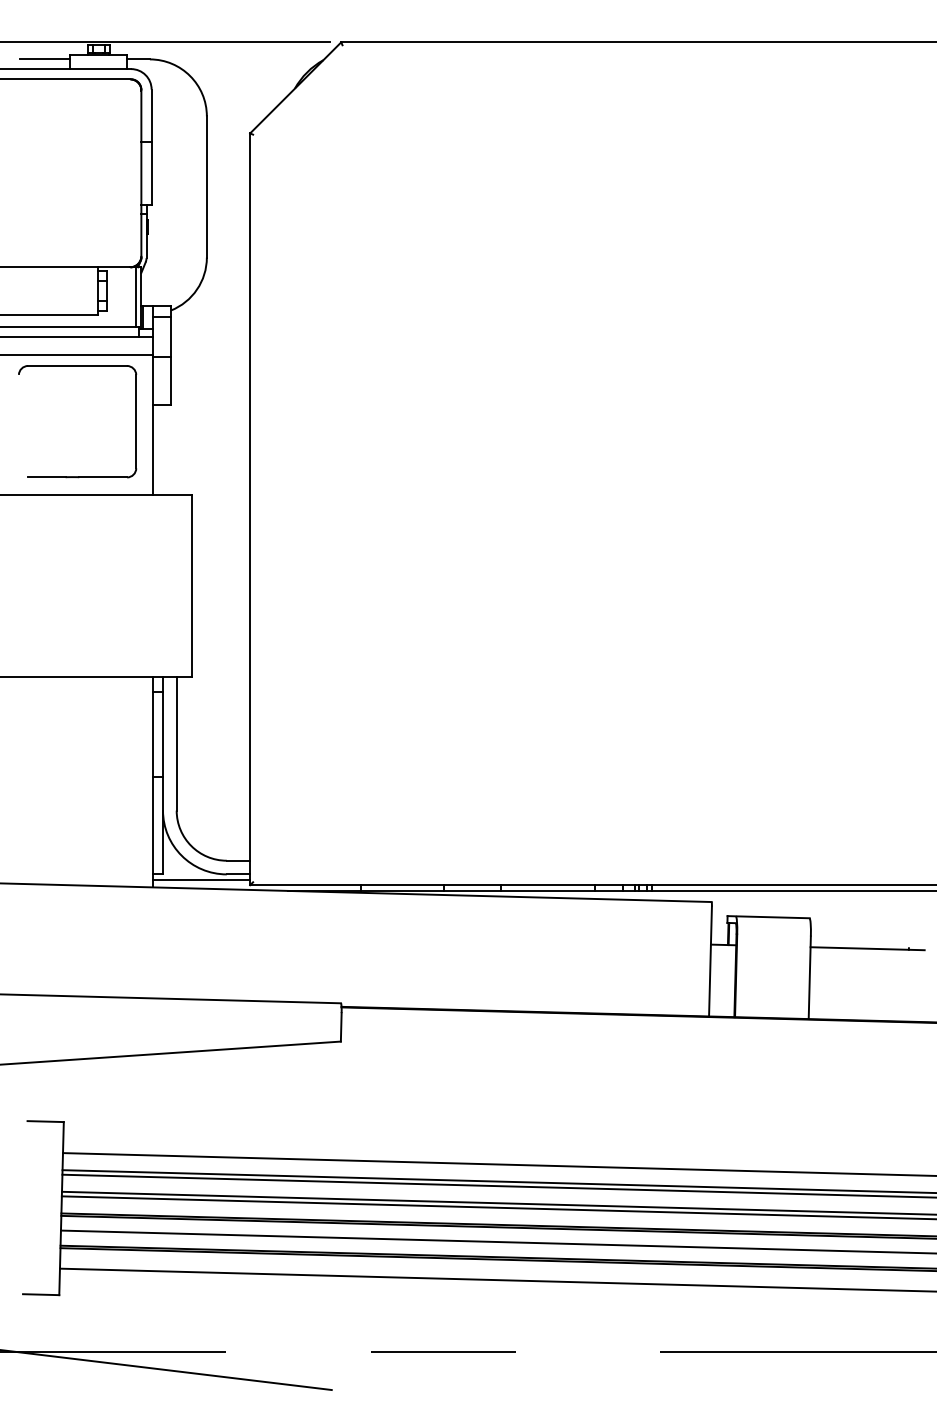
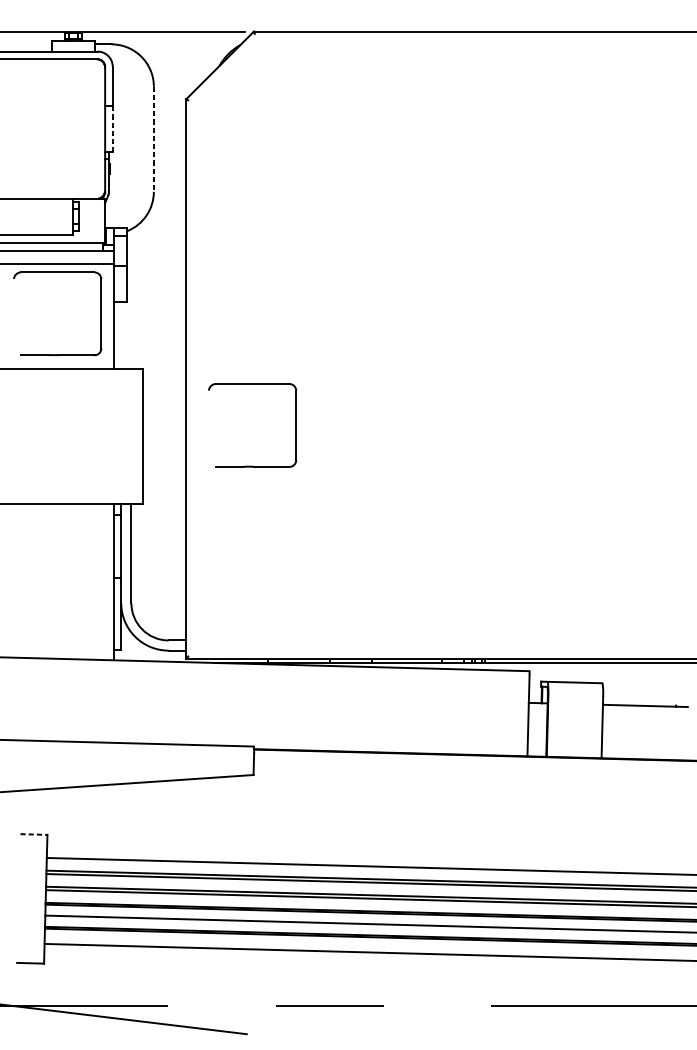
line: (45, 59) -> (33, 44), removed
line: (152, 172) -> (113, 128), solid -> dashed
line: (206, 186) -> (153, 138), solid -> dashed
line: (135, 296) -> (100, 220), removed
part: (339, 516) -> (252, 384), added
line: (201, 879) -> (149, 654), removed
line: (46, 1121) -> (34, 834), solid -> dashed

